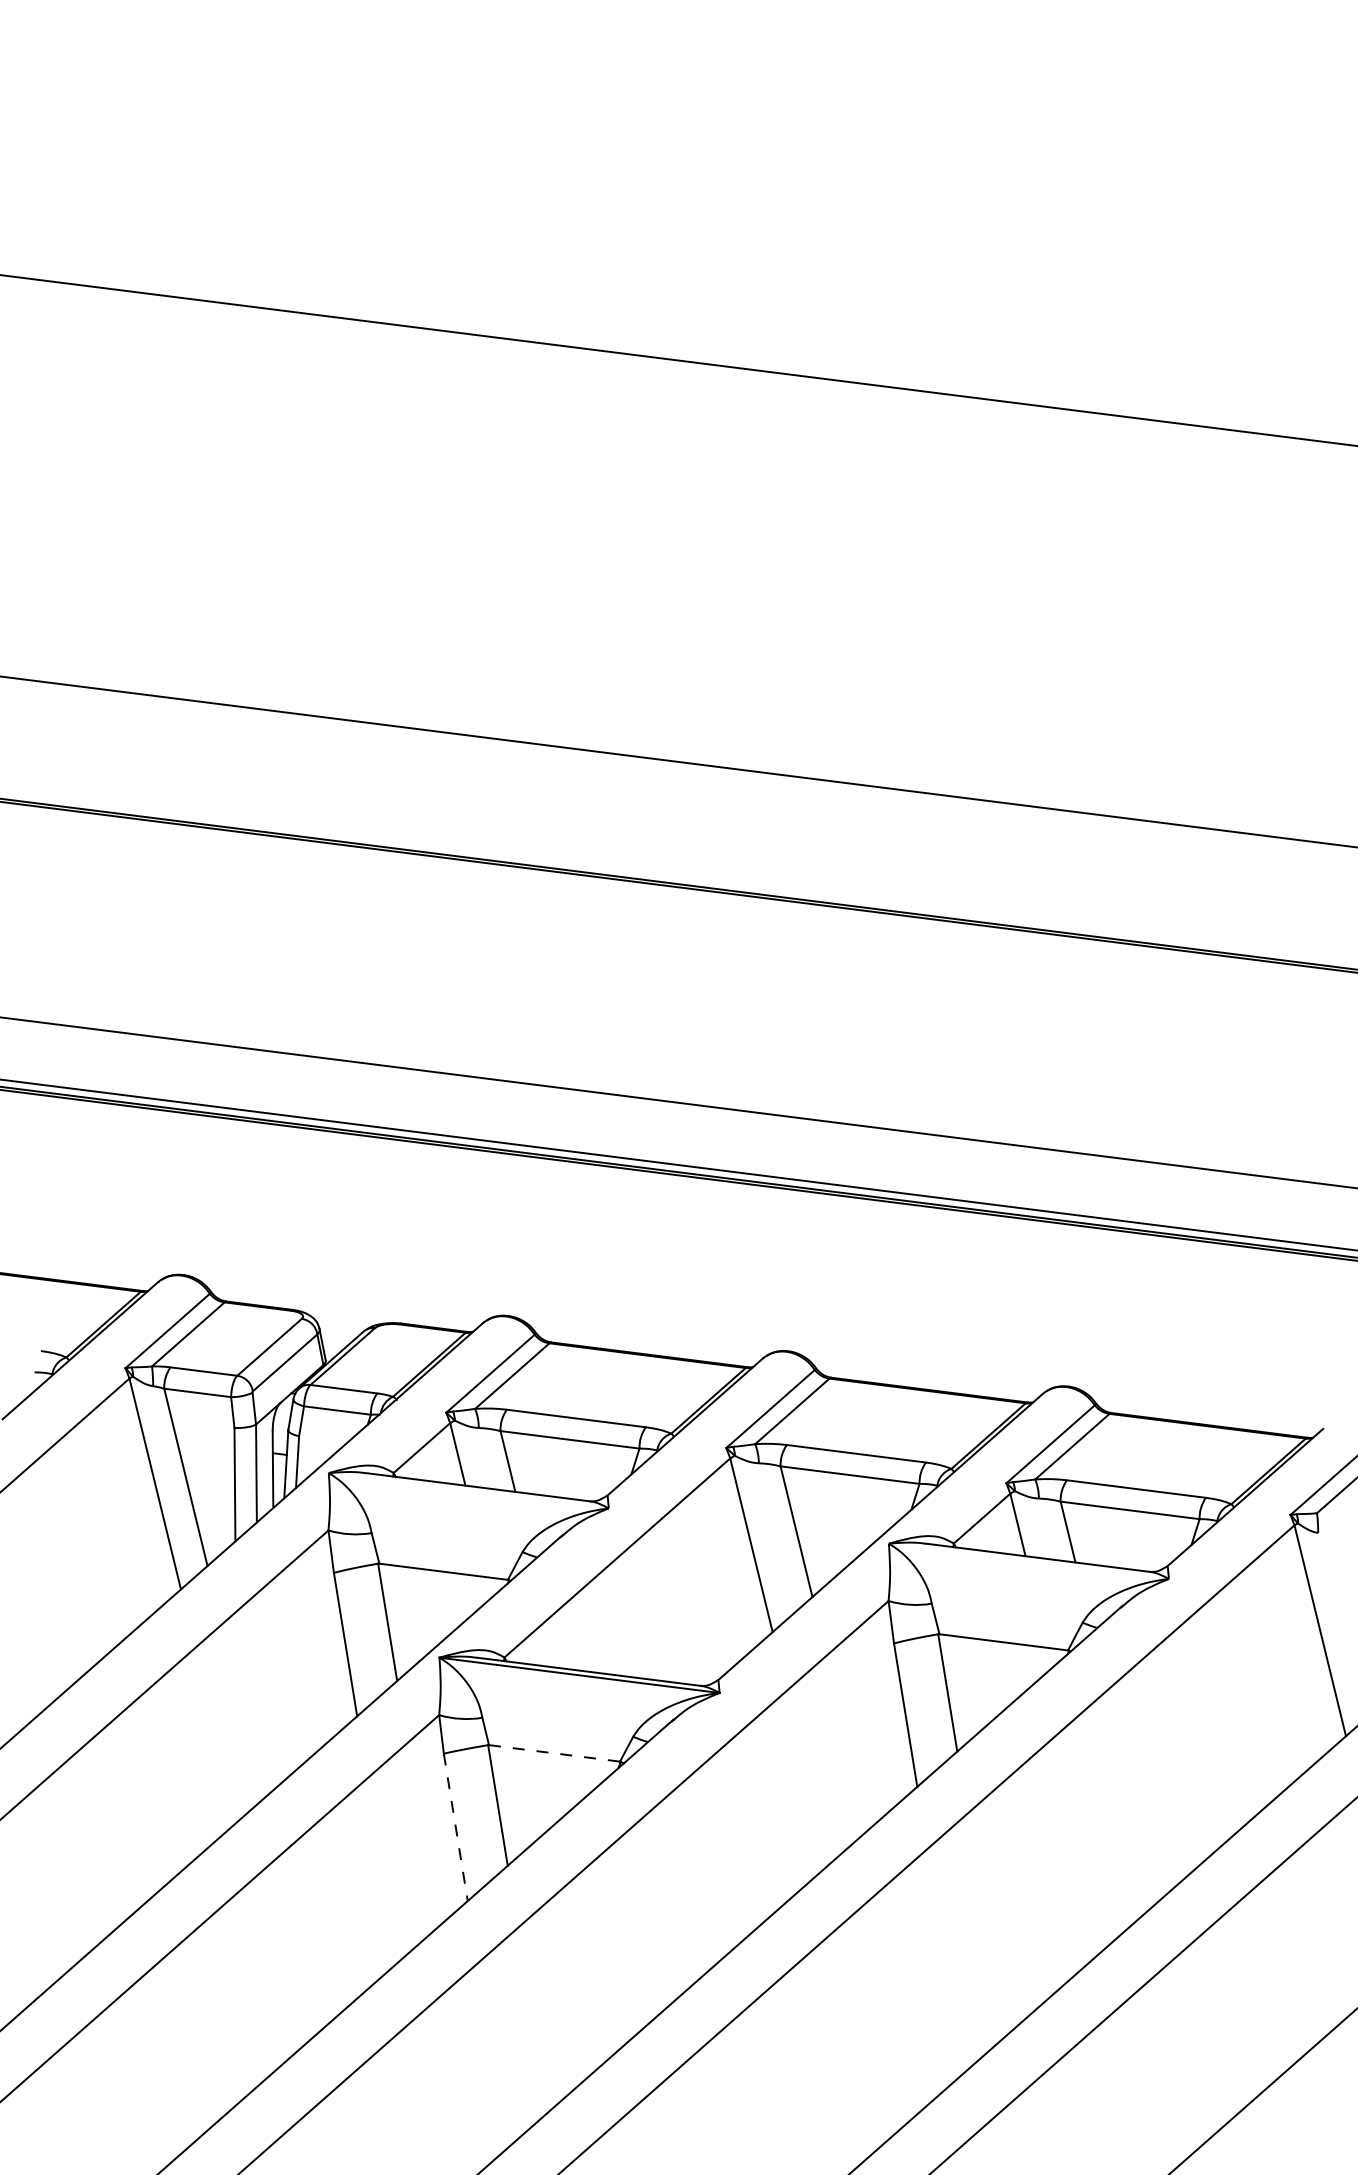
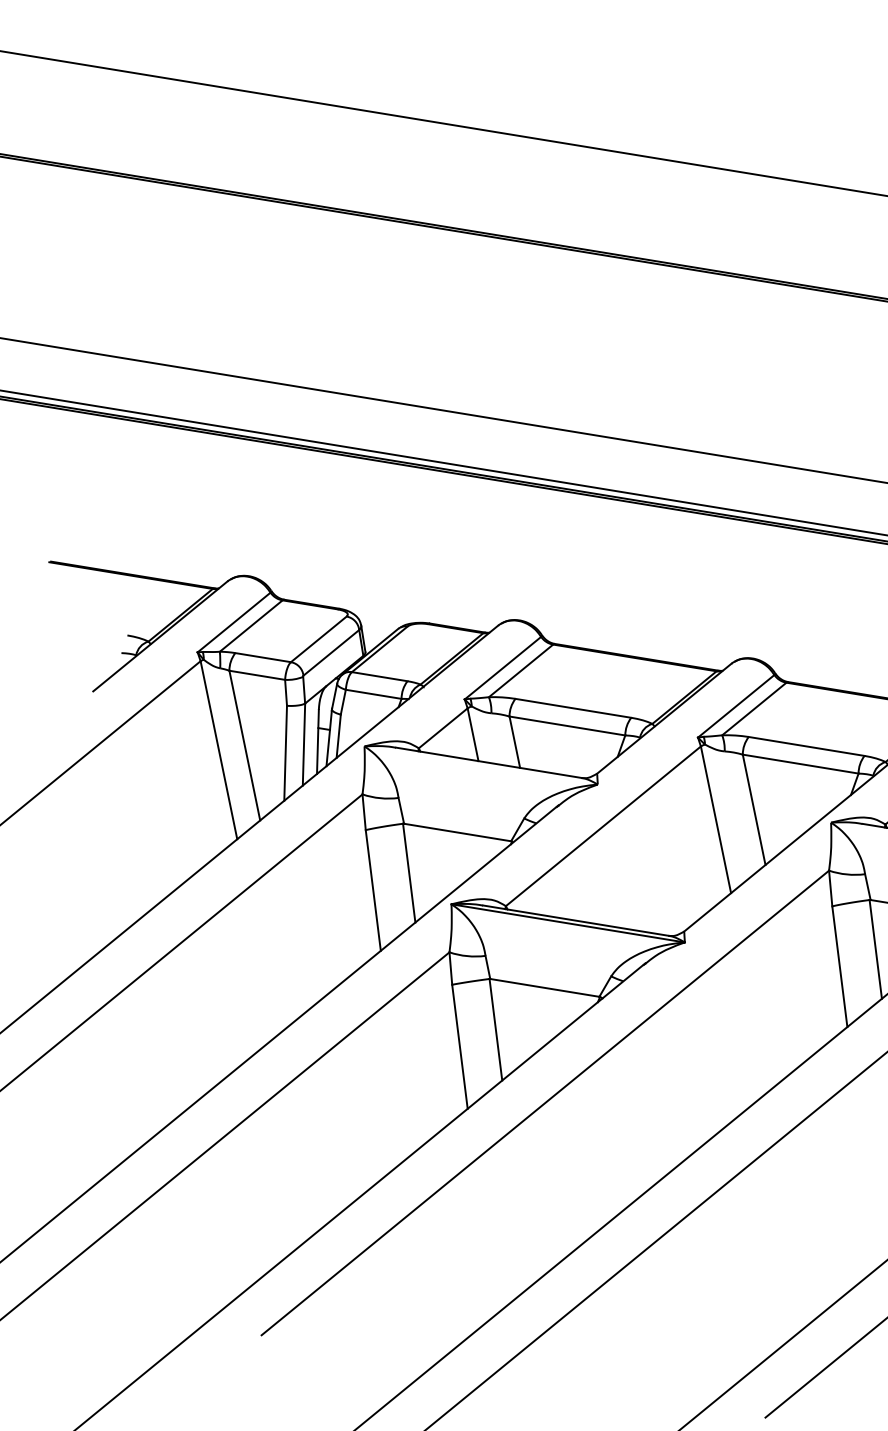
line: (555, 1753) -> (545, 988), dashed -> solid
line: (455, 1827) -> (459, 1046), dashed -> solid

